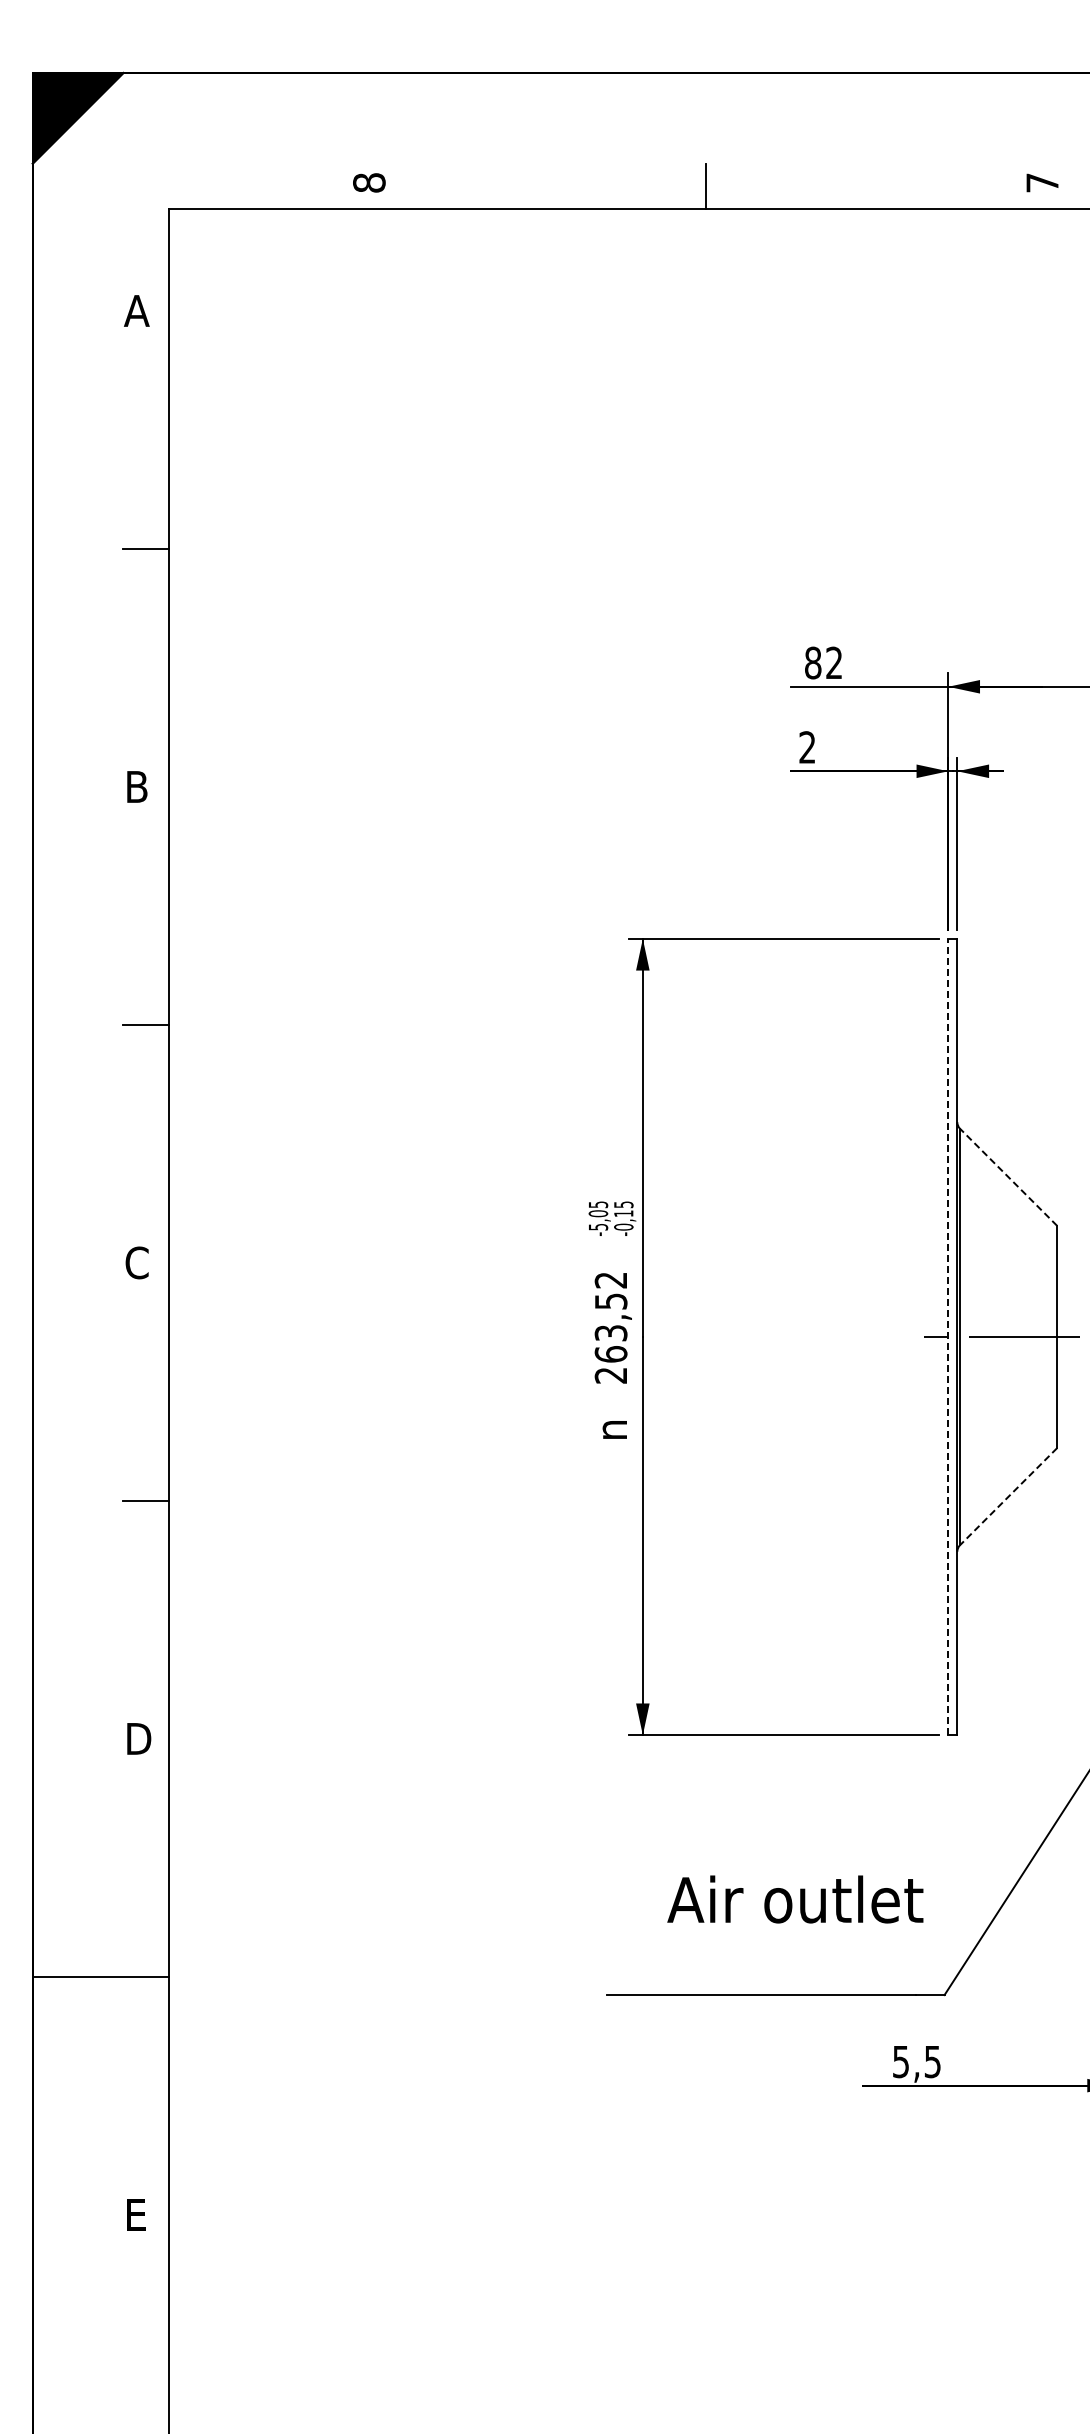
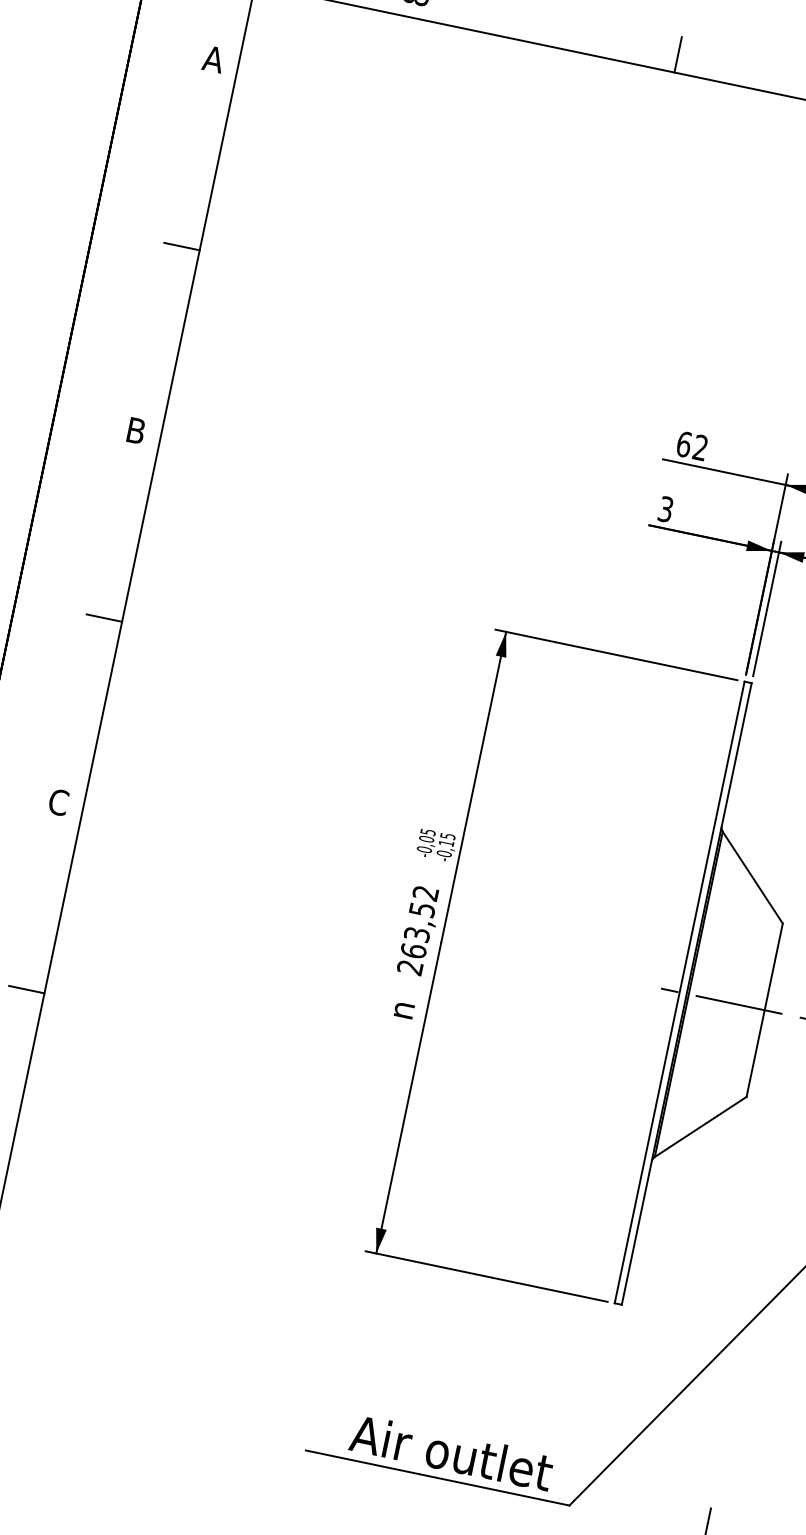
text: (813, 662) -> (684, 444), 82 -> 62
text: (807, 747) -> (665, 509), 2 -> 3
line: (1008, 1177) -> (752, 877), dashed -> solid
text: (598, 1226) -> (424, 849), -5,05 -> -0,05
line: (948, 1336) -> (679, 992), dashed -> solid
line: (1008, 1496) -> (700, 1126), dashed -> solid
text: (795, 1899) -> (451, 1452), moved

